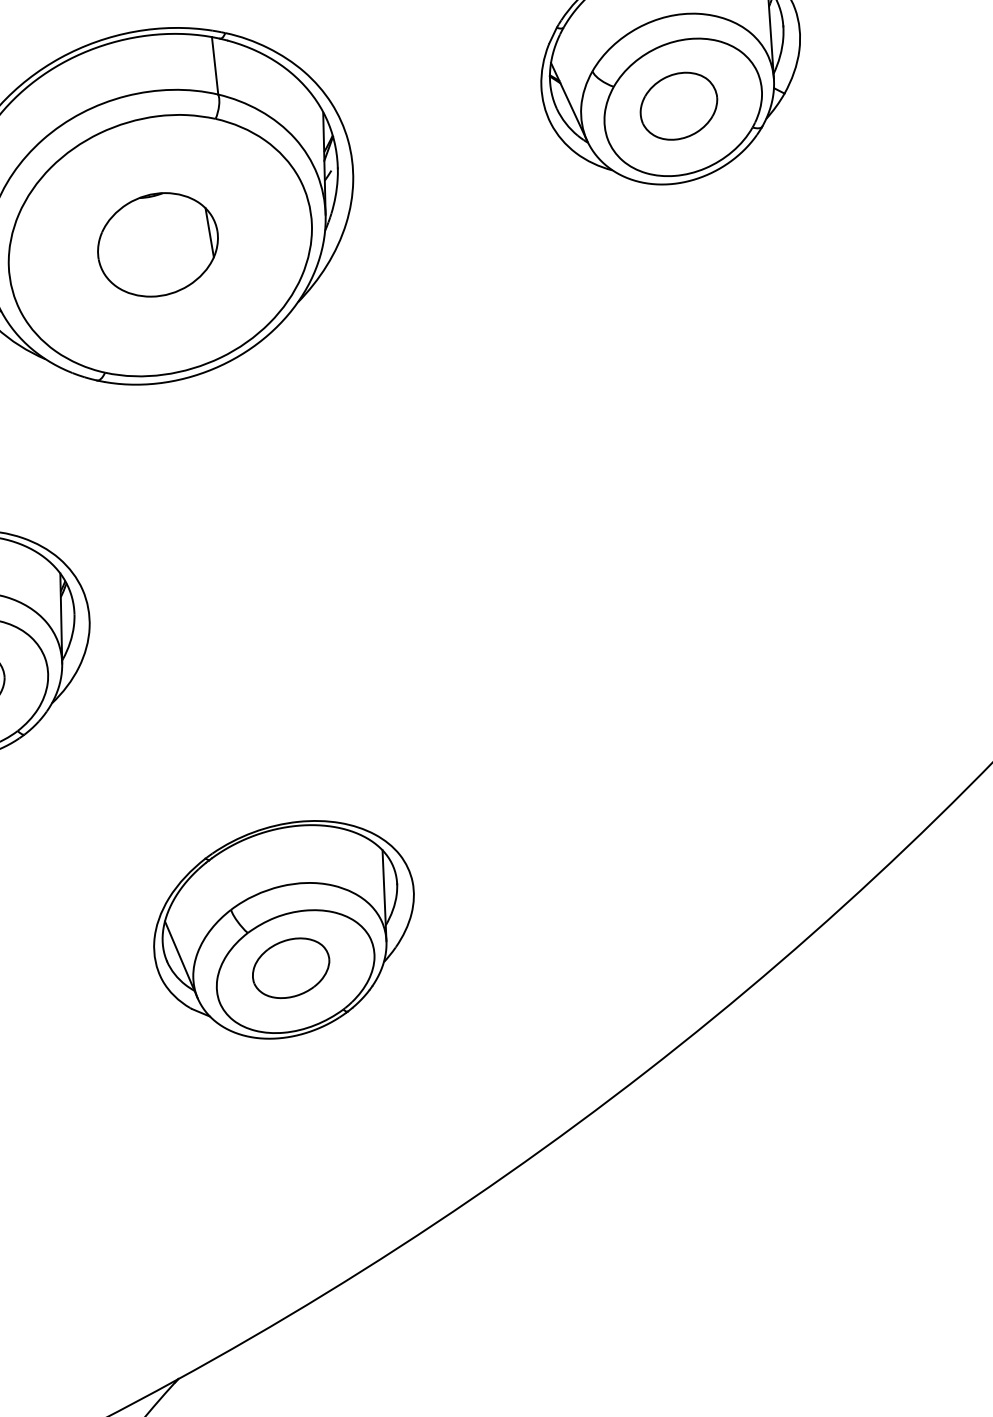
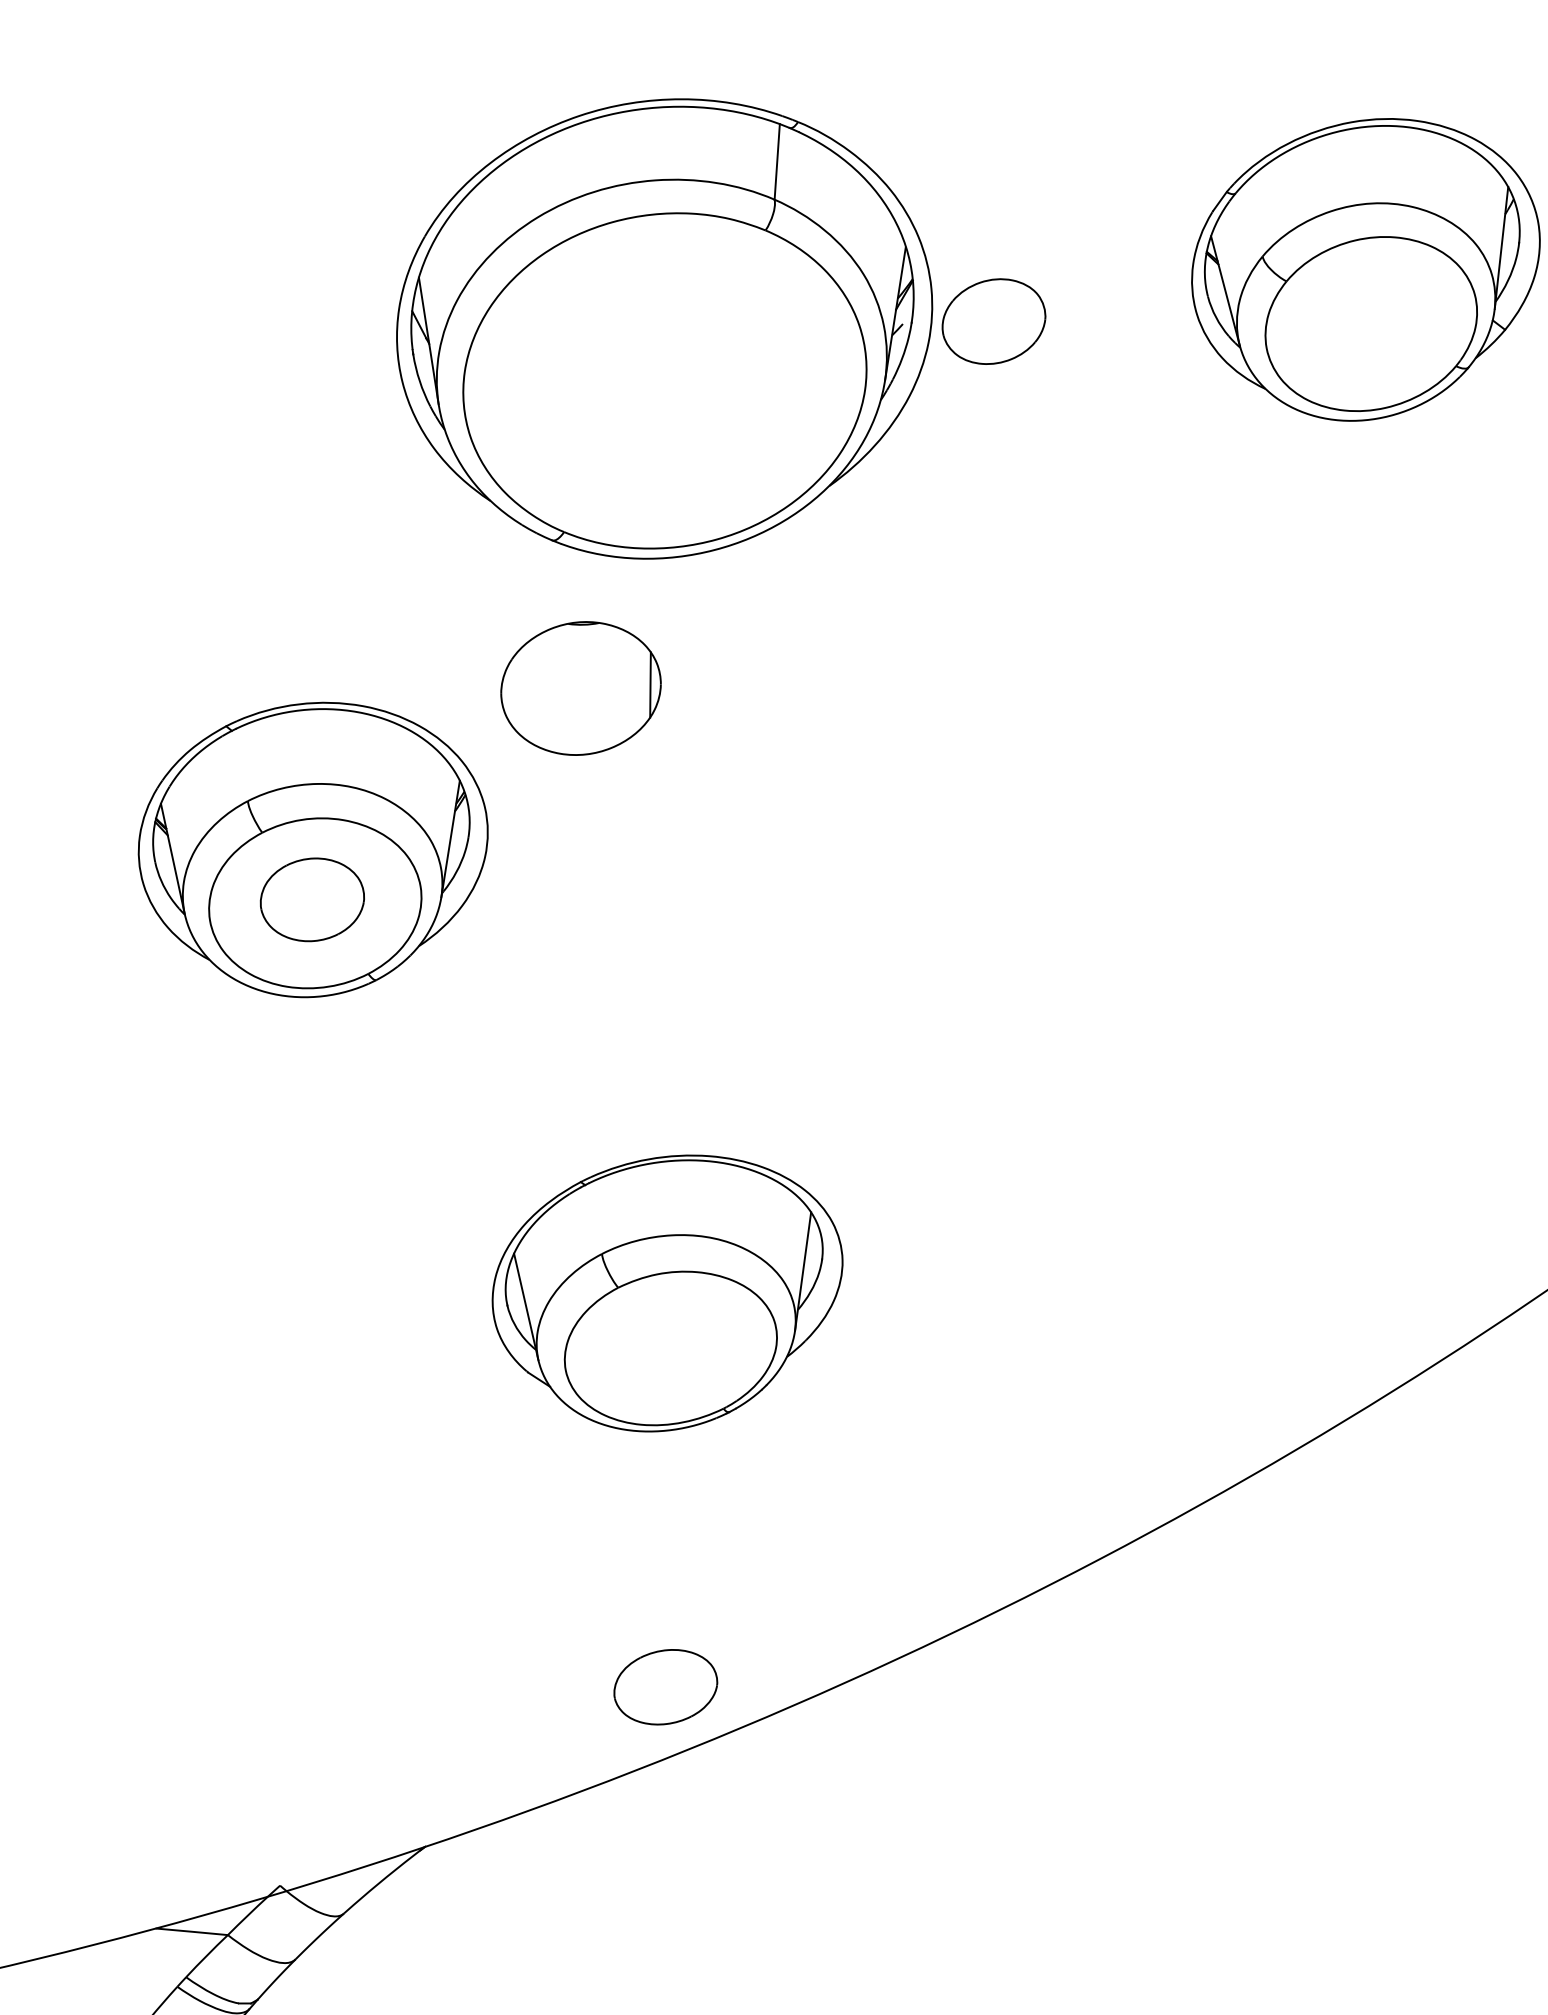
part: (678, 106) -> (993, 321), moved
part: (157, 244) -> (580, 688), moved
part: (290, 968) -> (665, 1687), moved

